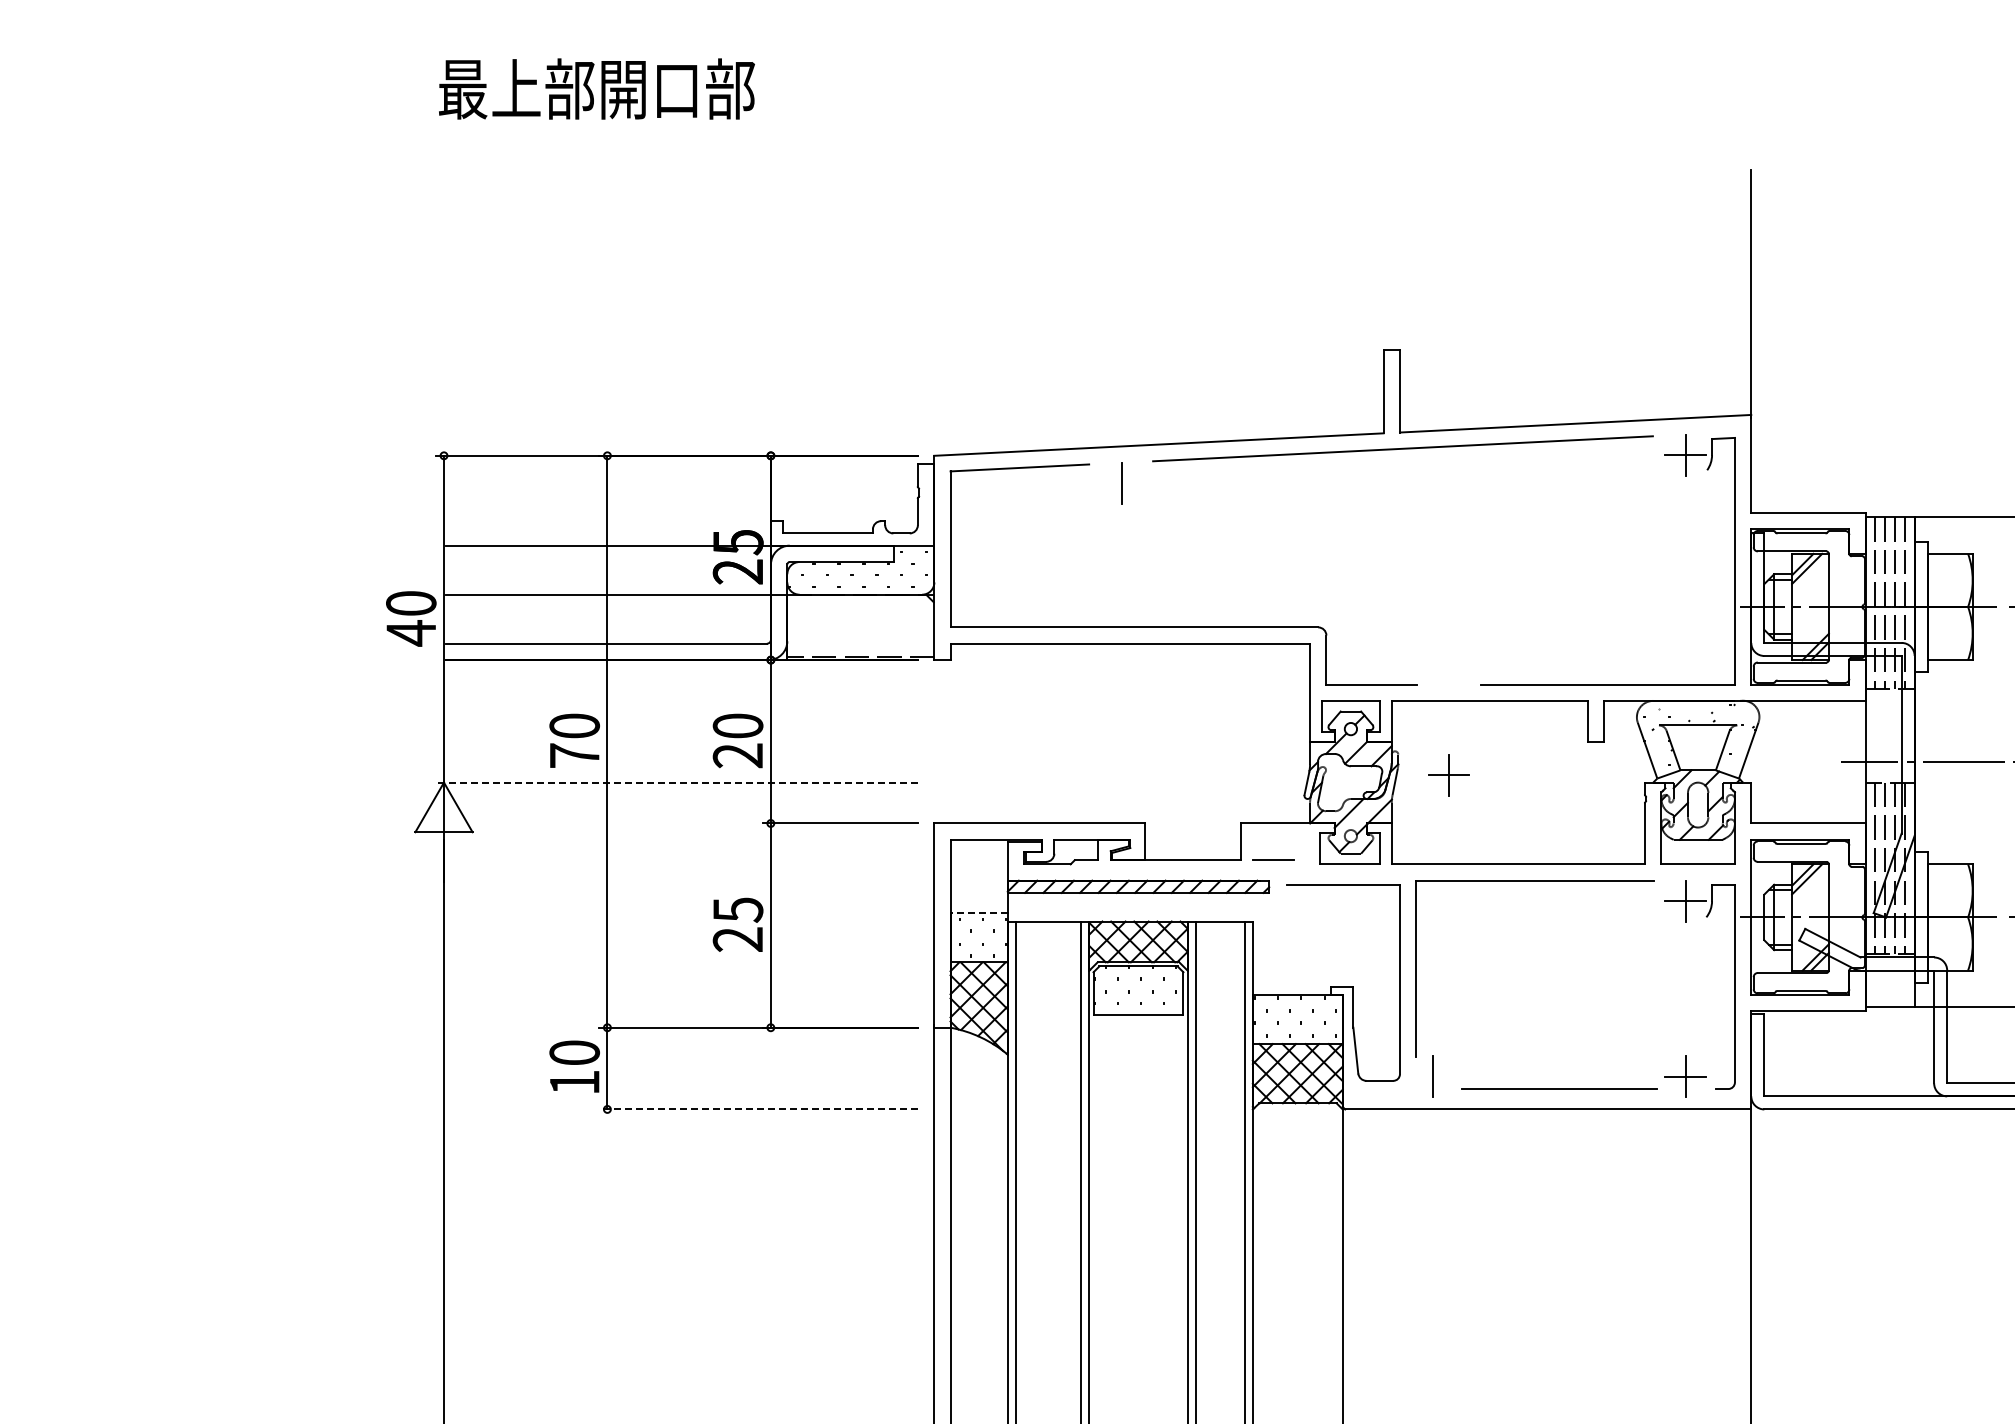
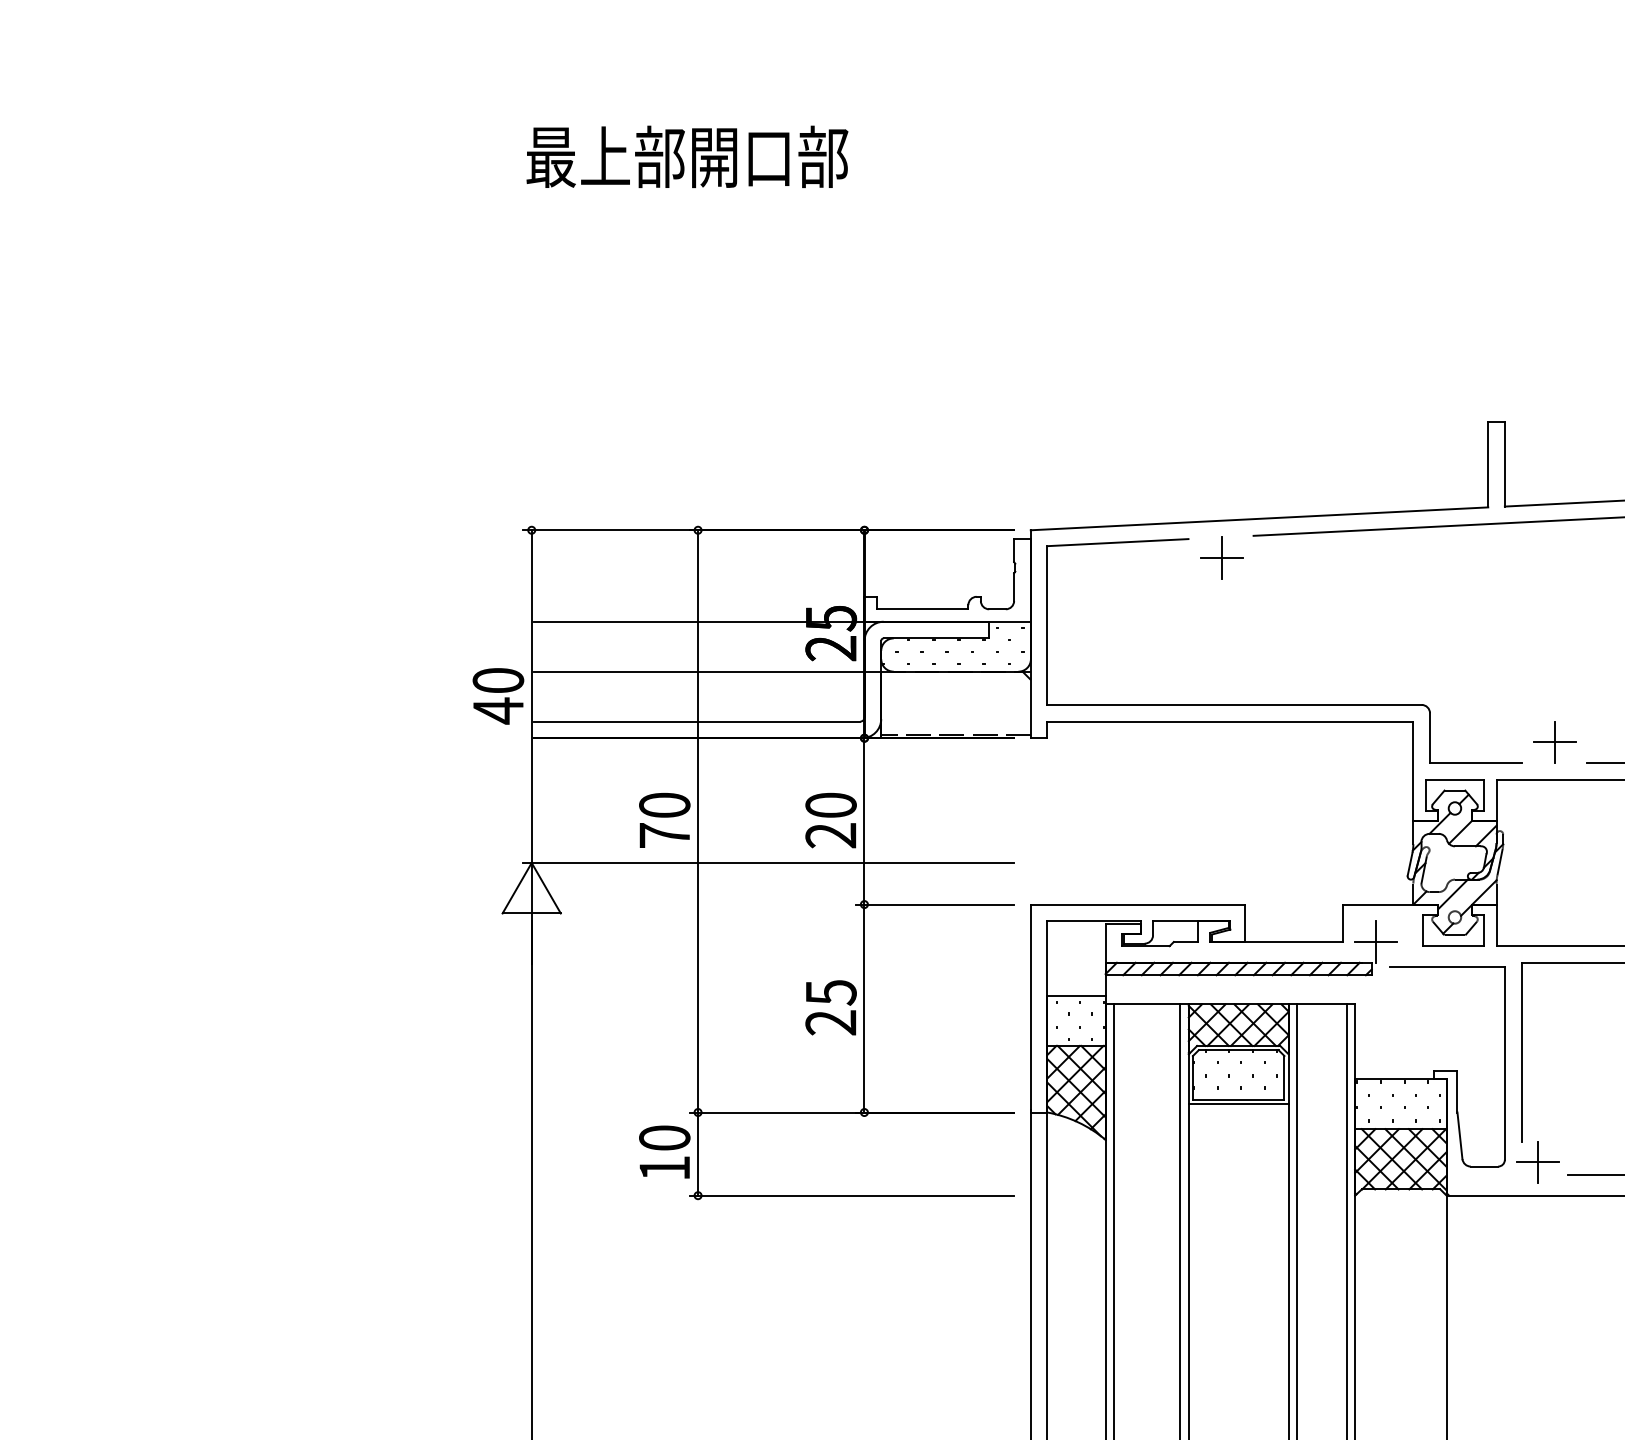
line: (1121, 483) -> (1221, 558), added
part: (1448, 775) -> (1554, 742), moved
line: (676, 782) -> (768, 862), dashed -> solid
line: (1273, 859) -> (1376, 941), added
line: (979, 913) -> (1076, 996), dashed -> solid
line: (1138, 1019) -> (1238, 1104), added
line: (1432, 1076) -> (1538, 1162), added
line: (758, 1109) -> (851, 1195), dashed -> solid

